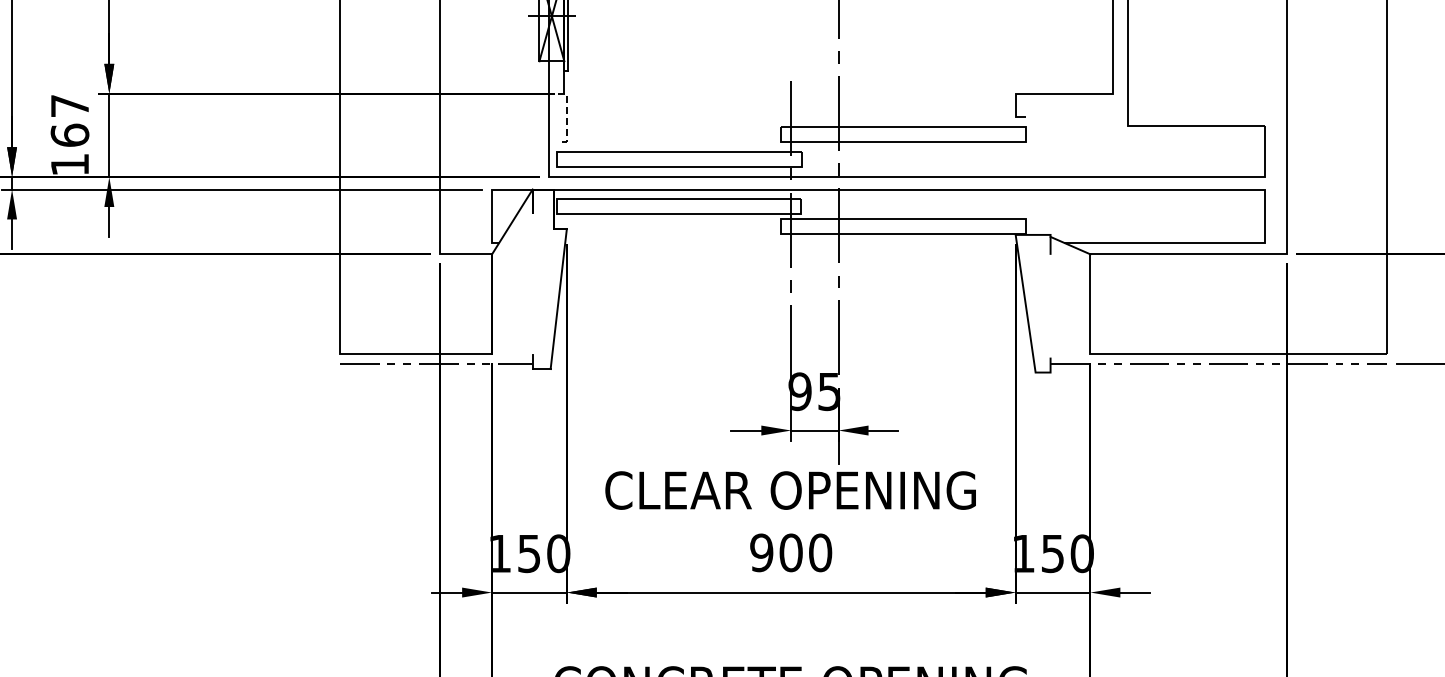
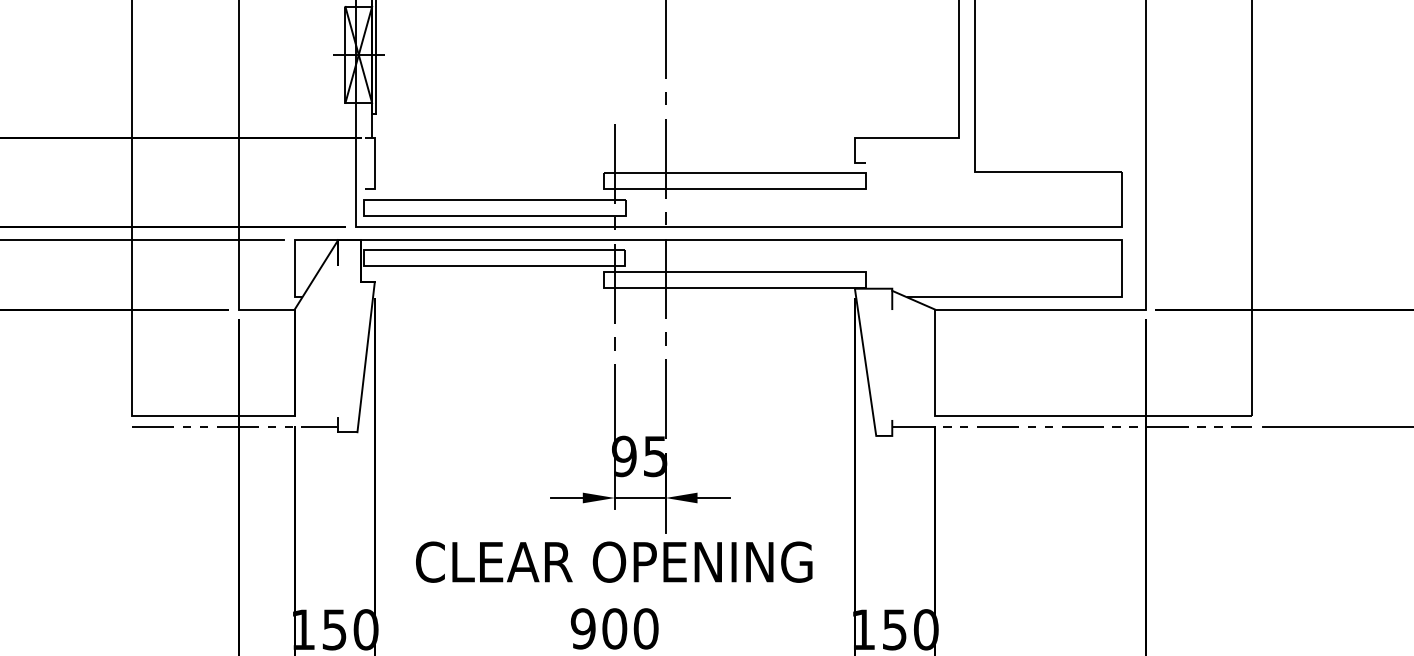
line: (566, 118) -> (374, 164), dashed -> solid

